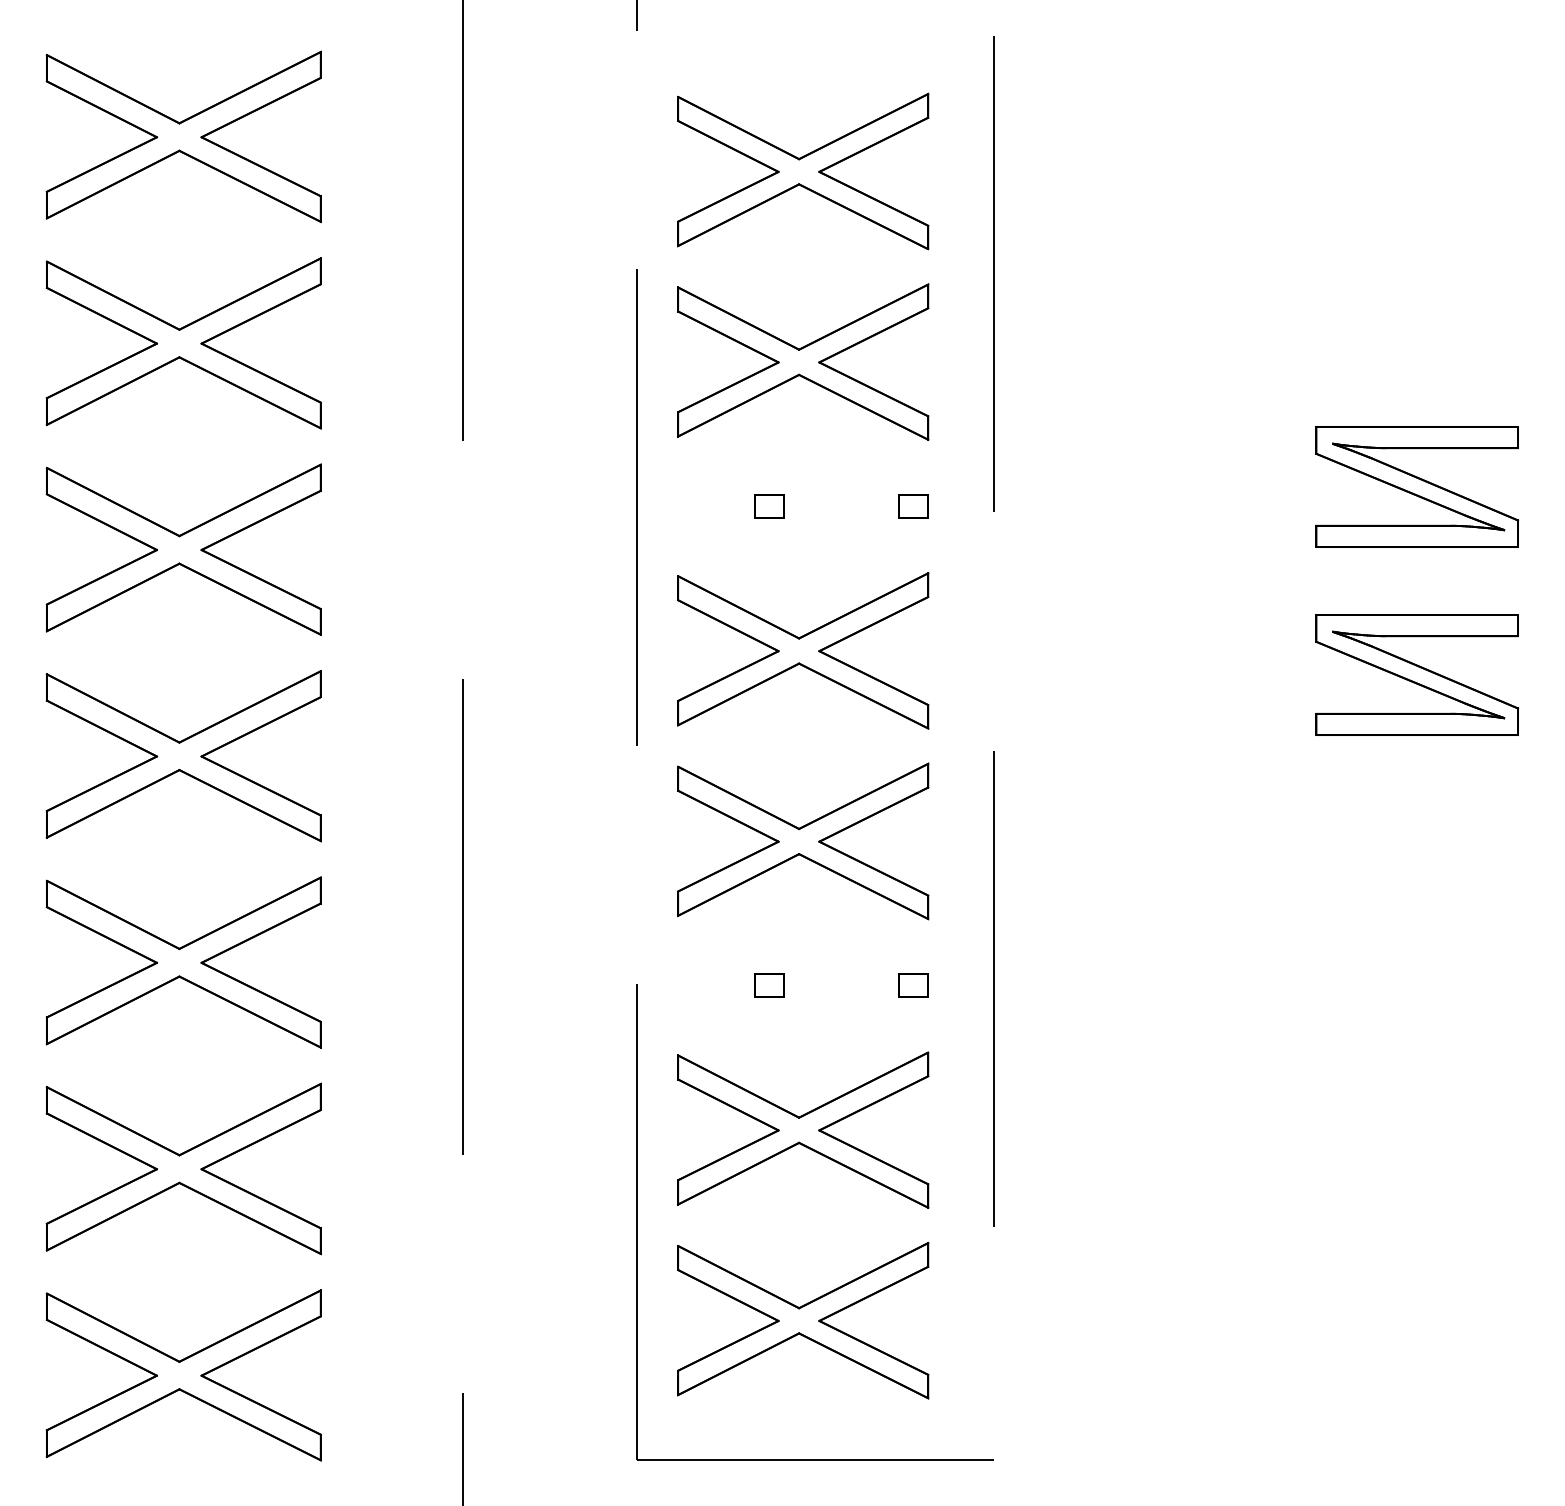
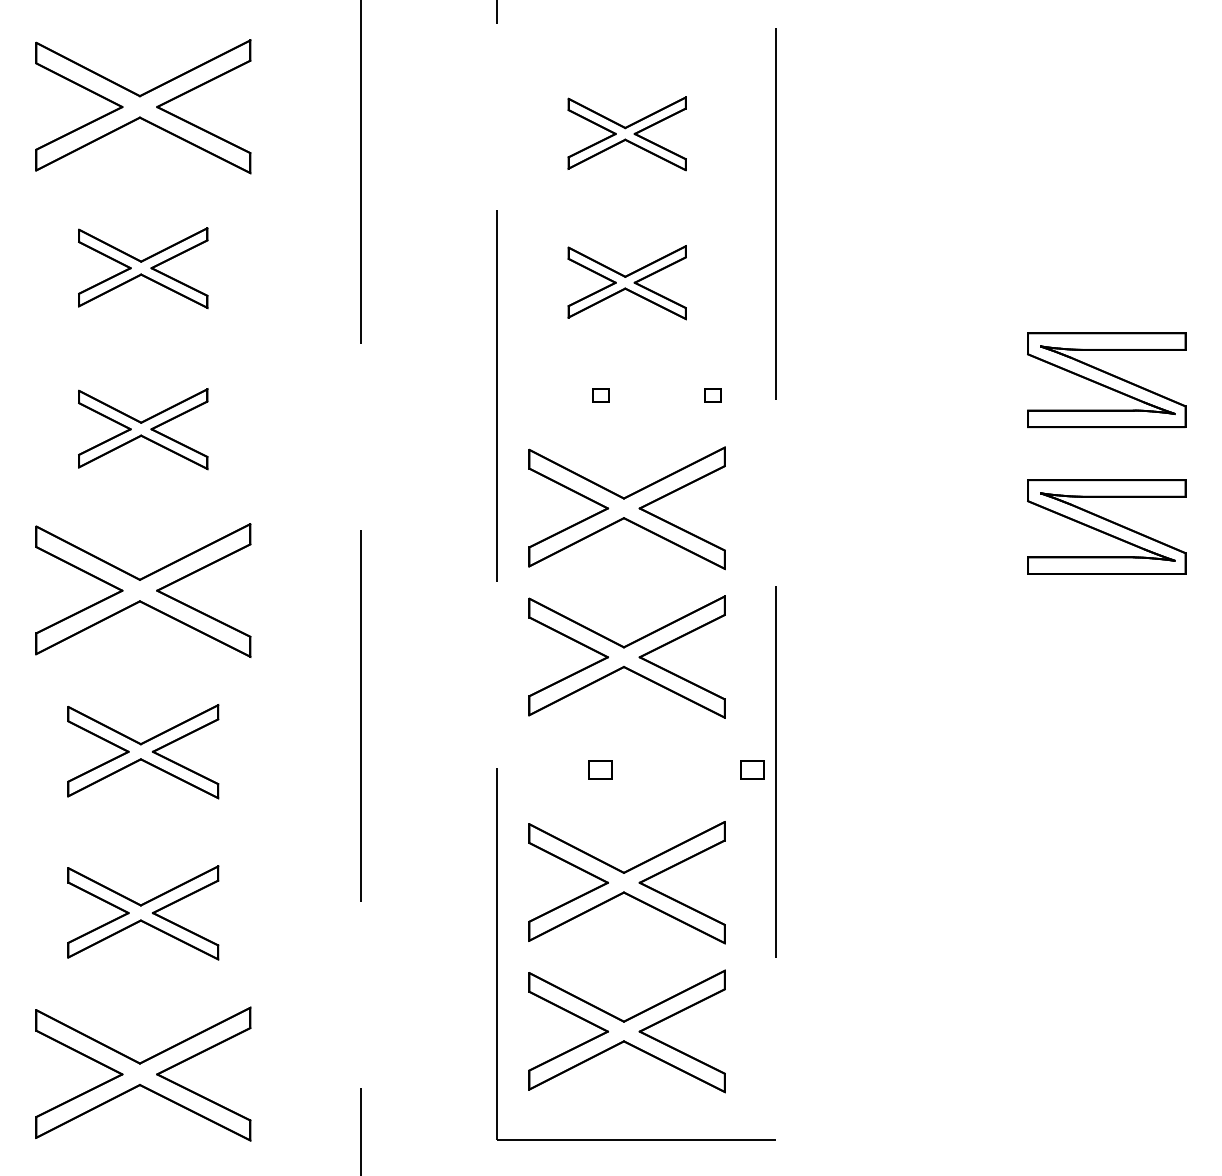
part: (803, 171) -> (627, 133), size x0.6
part: (183, 343) -> (143, 268), size x0.6
part: (803, 361) -> (627, 282), size x0.6
part: (769, 506) -> (600, 395), size x0.7
part: (913, 506) -> (713, 395), size x0.7
part: (183, 549) -> (143, 429), size x0.6
part: (183, 962) -> (143, 751), size x0.7
part: (913, 985) -> (752, 769), moved
part: (183, 1168) -> (143, 912), size x0.7

